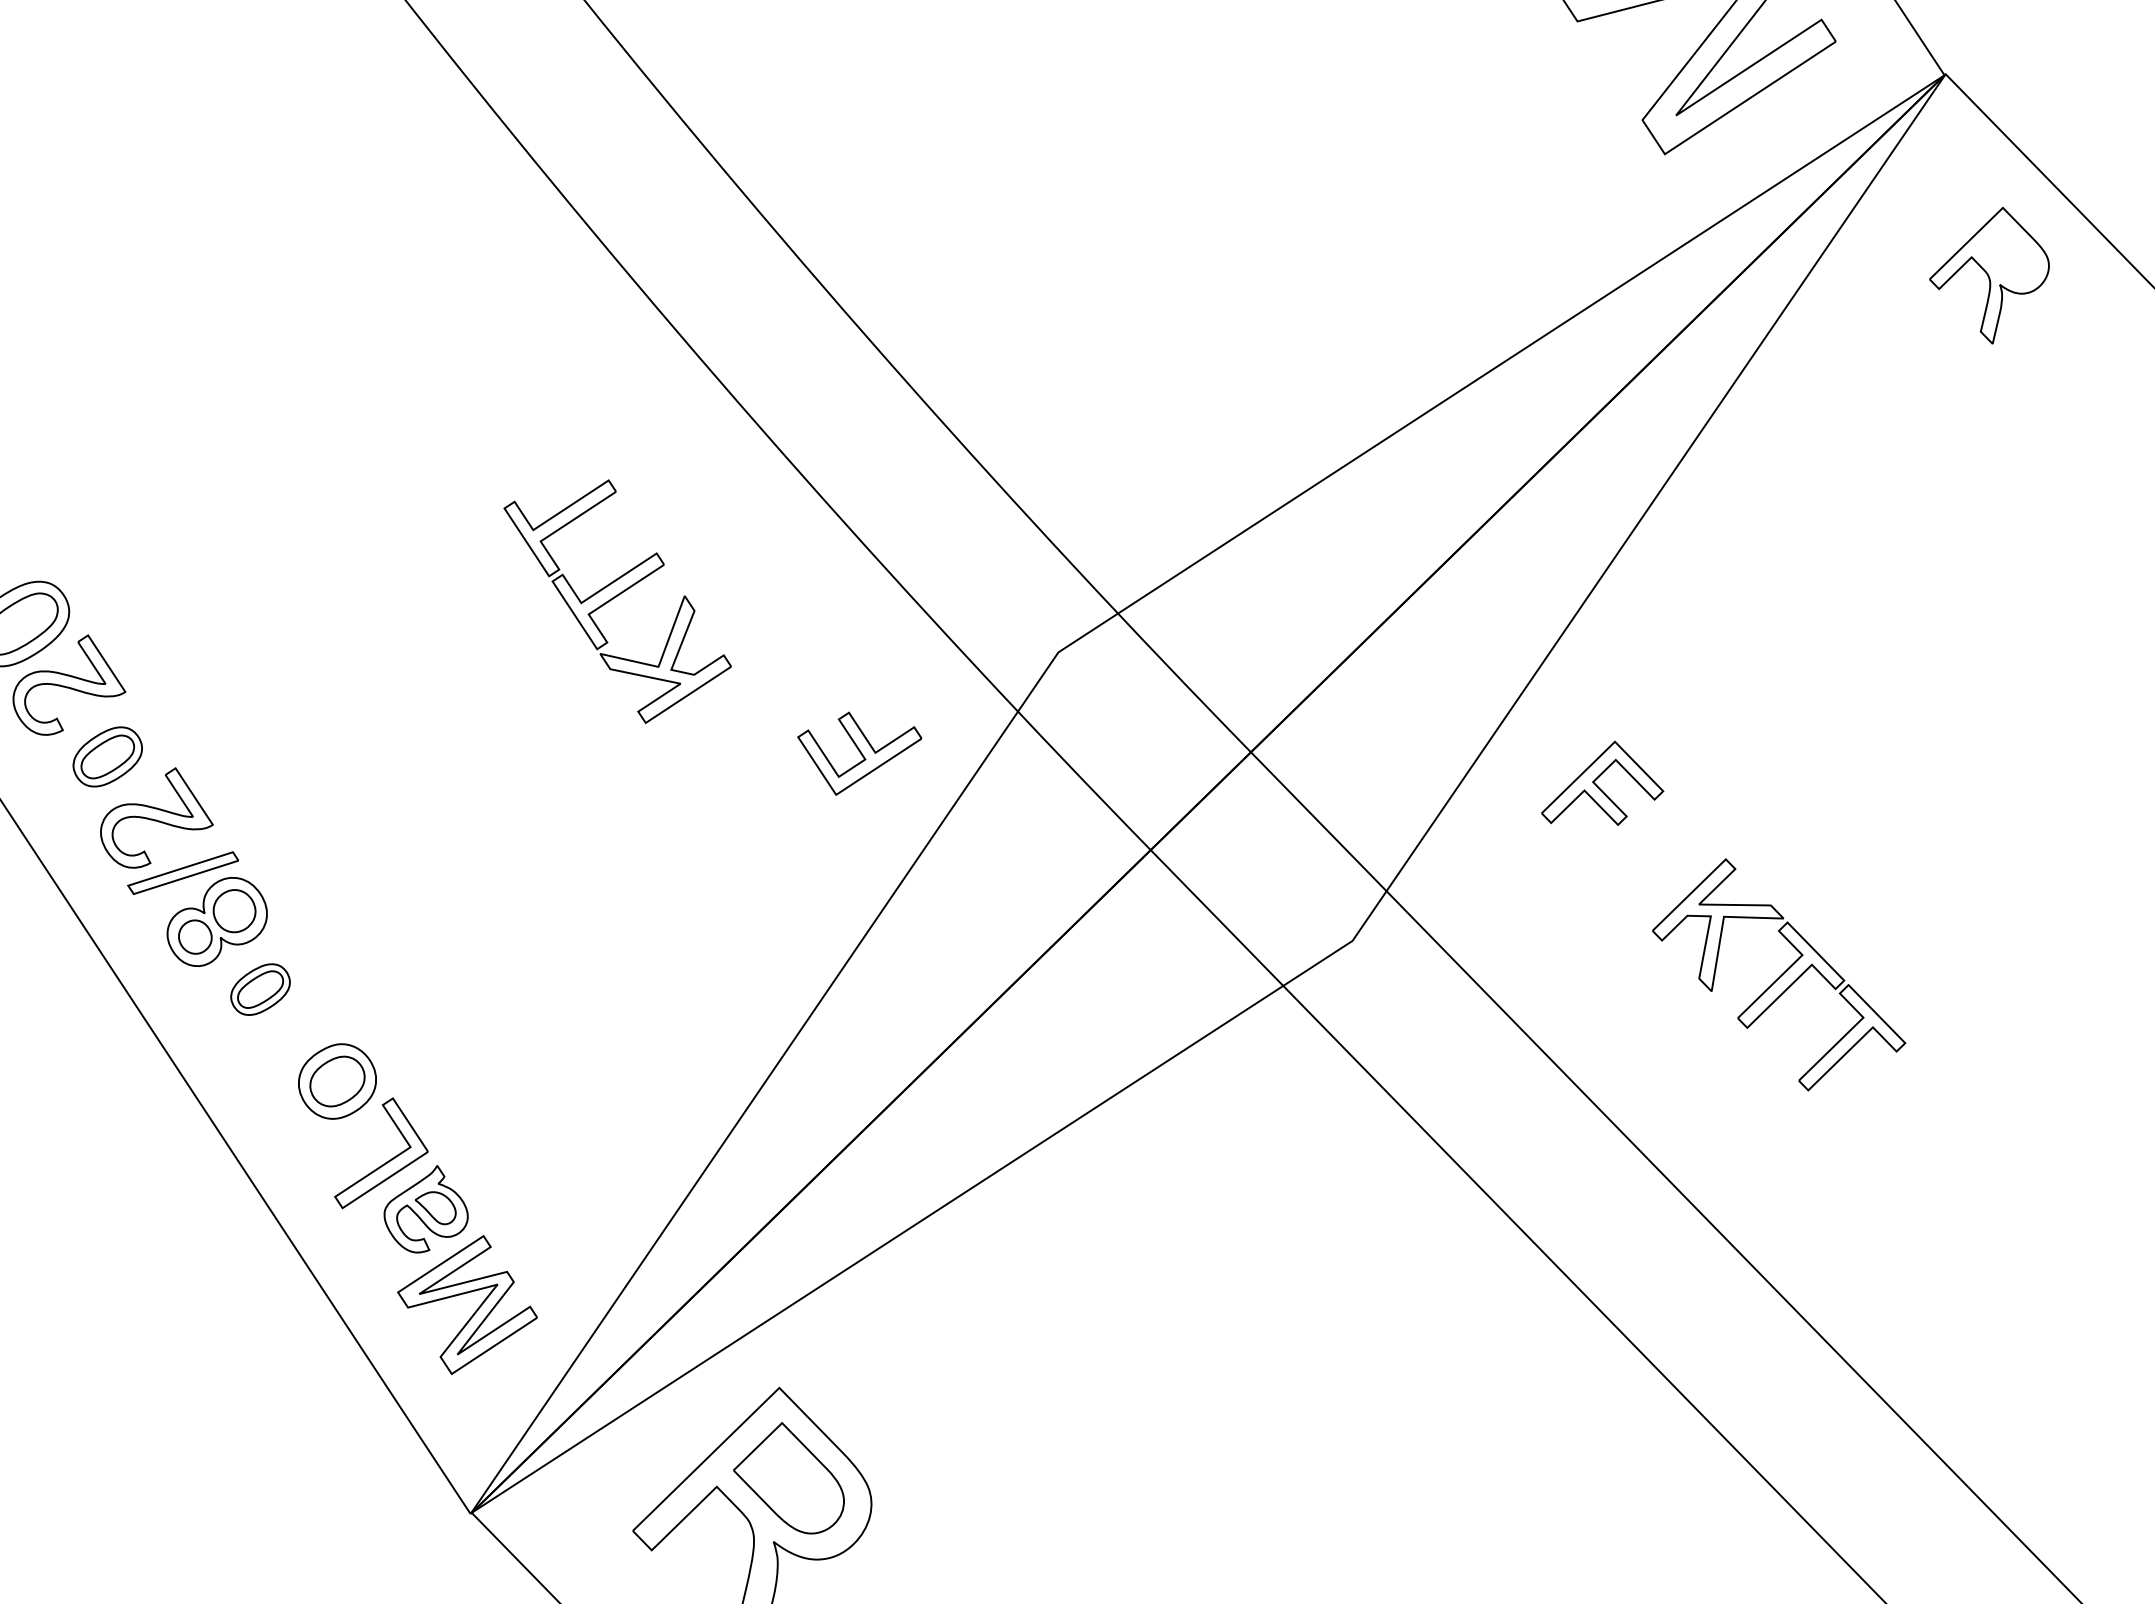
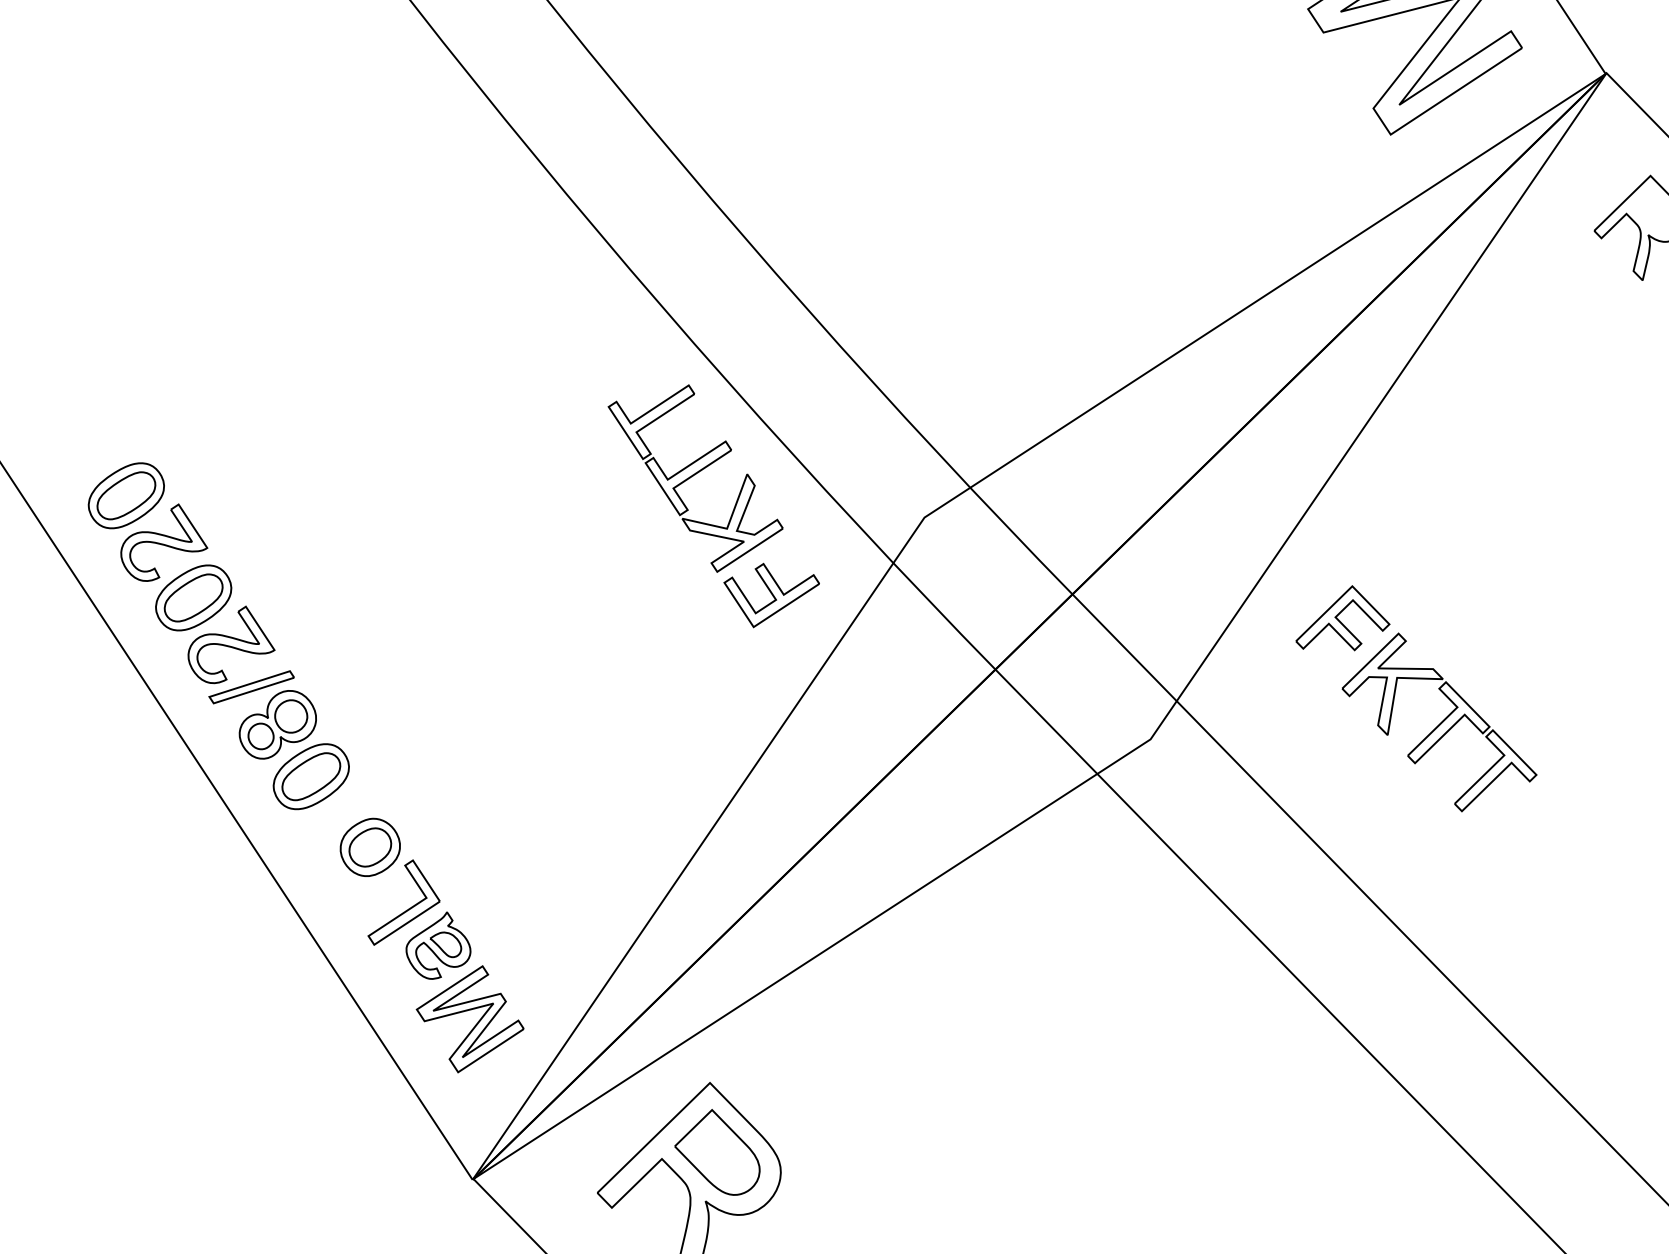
part: (617, 601) -> (695, 478), moved
part: (107, 756) -> (193, 597), size x1.43
part: (1779, 974) -> (1439, 722), moved
part: (259, 989) -> (310, 776), size x1.67

